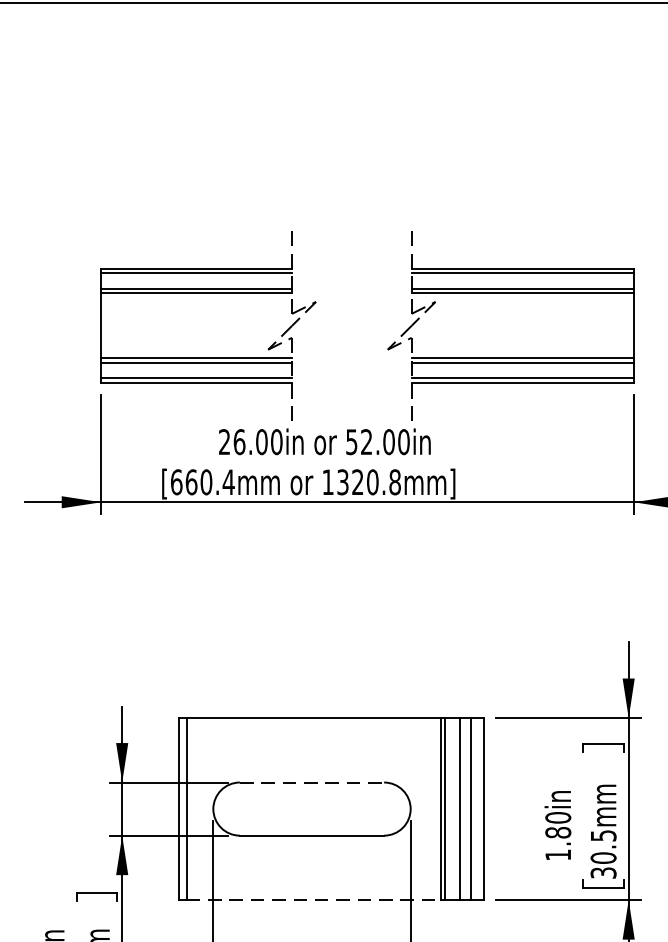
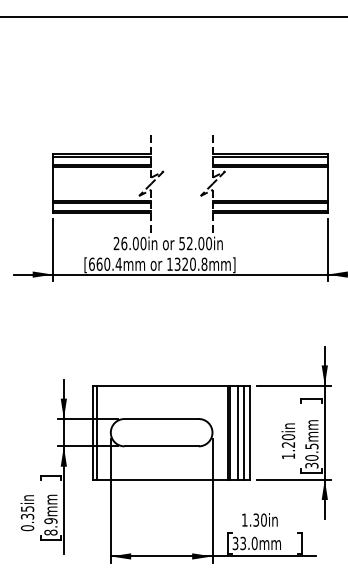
line: (313, 783) -> (162, 419), dashed -> solid
text: (558, 832) -> (288, 444), 1.80in -> 1.20in
line: (313, 899) -> (162, 479), dashed -> solid

